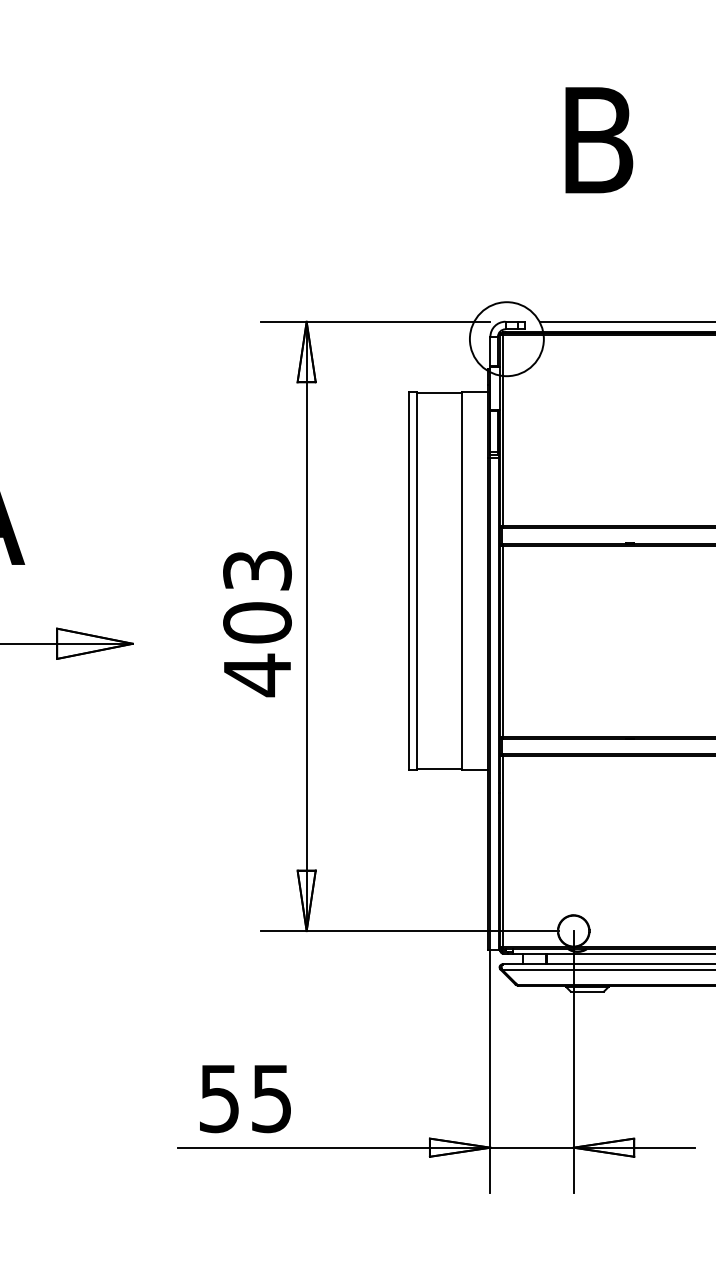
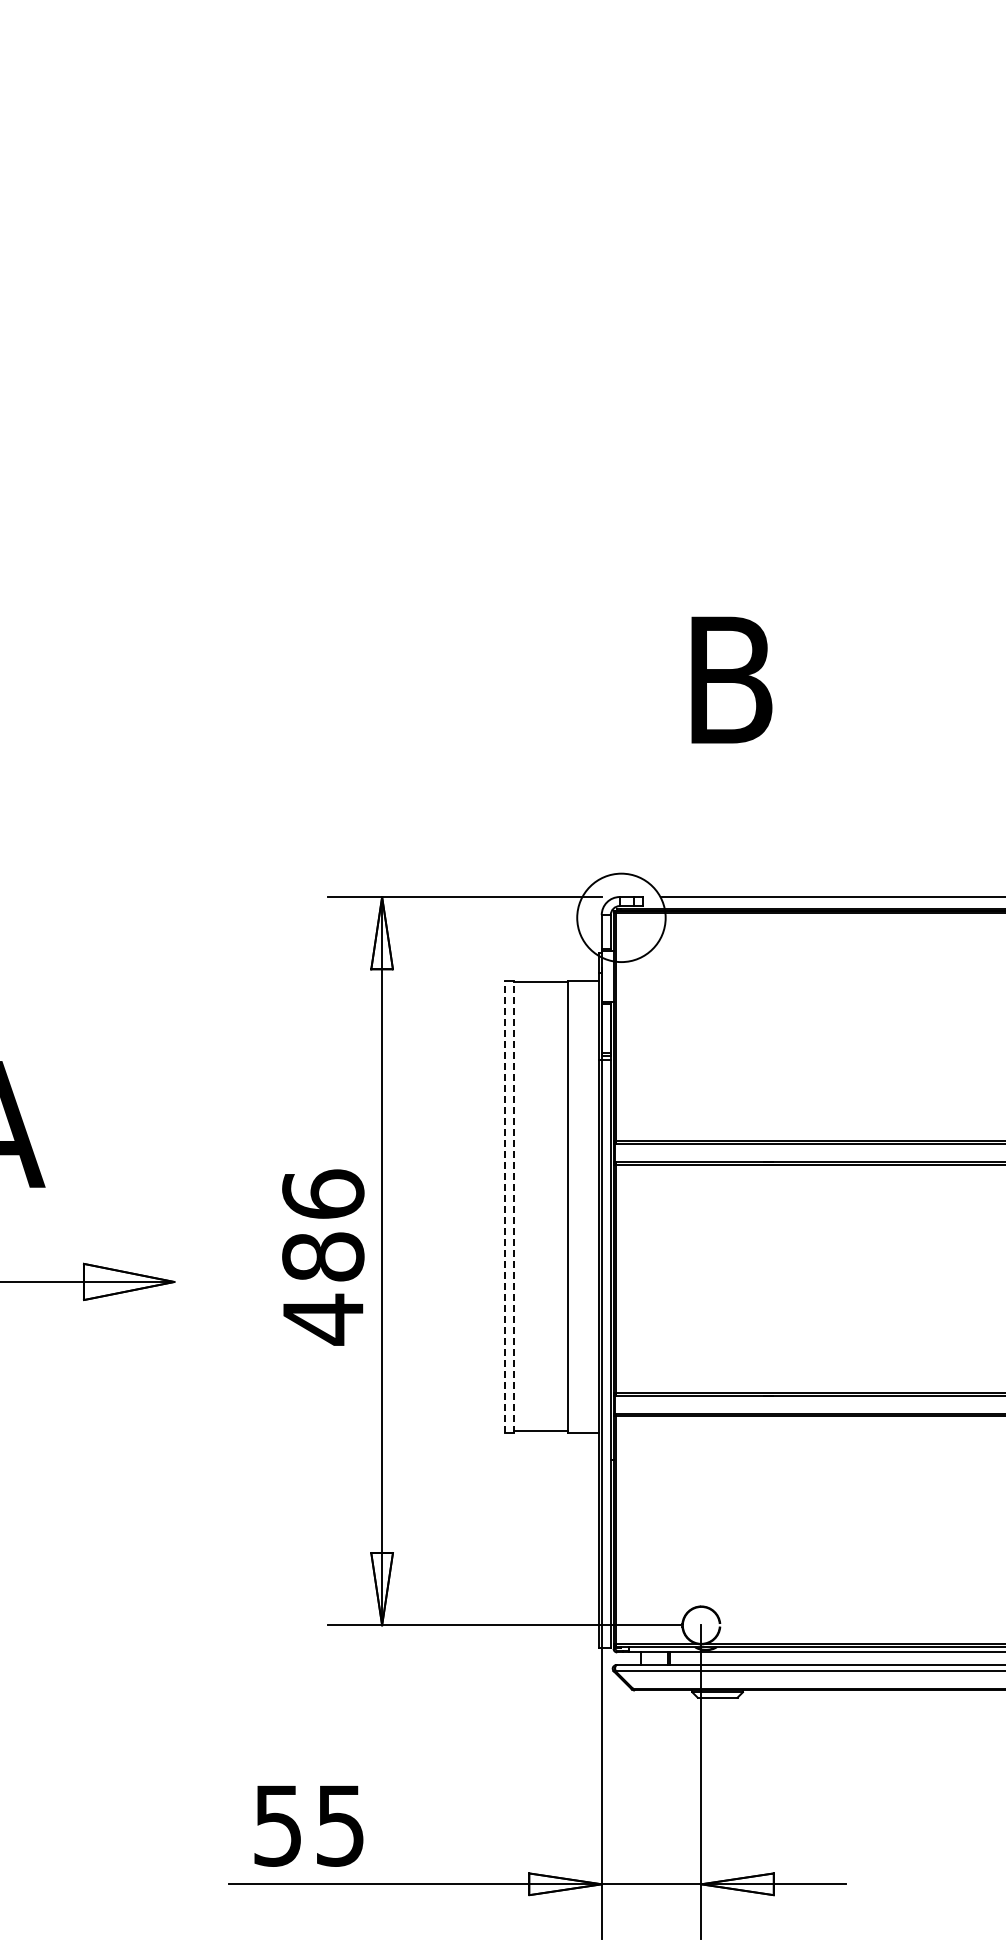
line: (409, 580) -> (505, 1206), solid -> dashed
line: (417, 580) -> (514, 1206), solid -> dashed
text: (257, 596) -> (323, 1225), 403 -> 486

